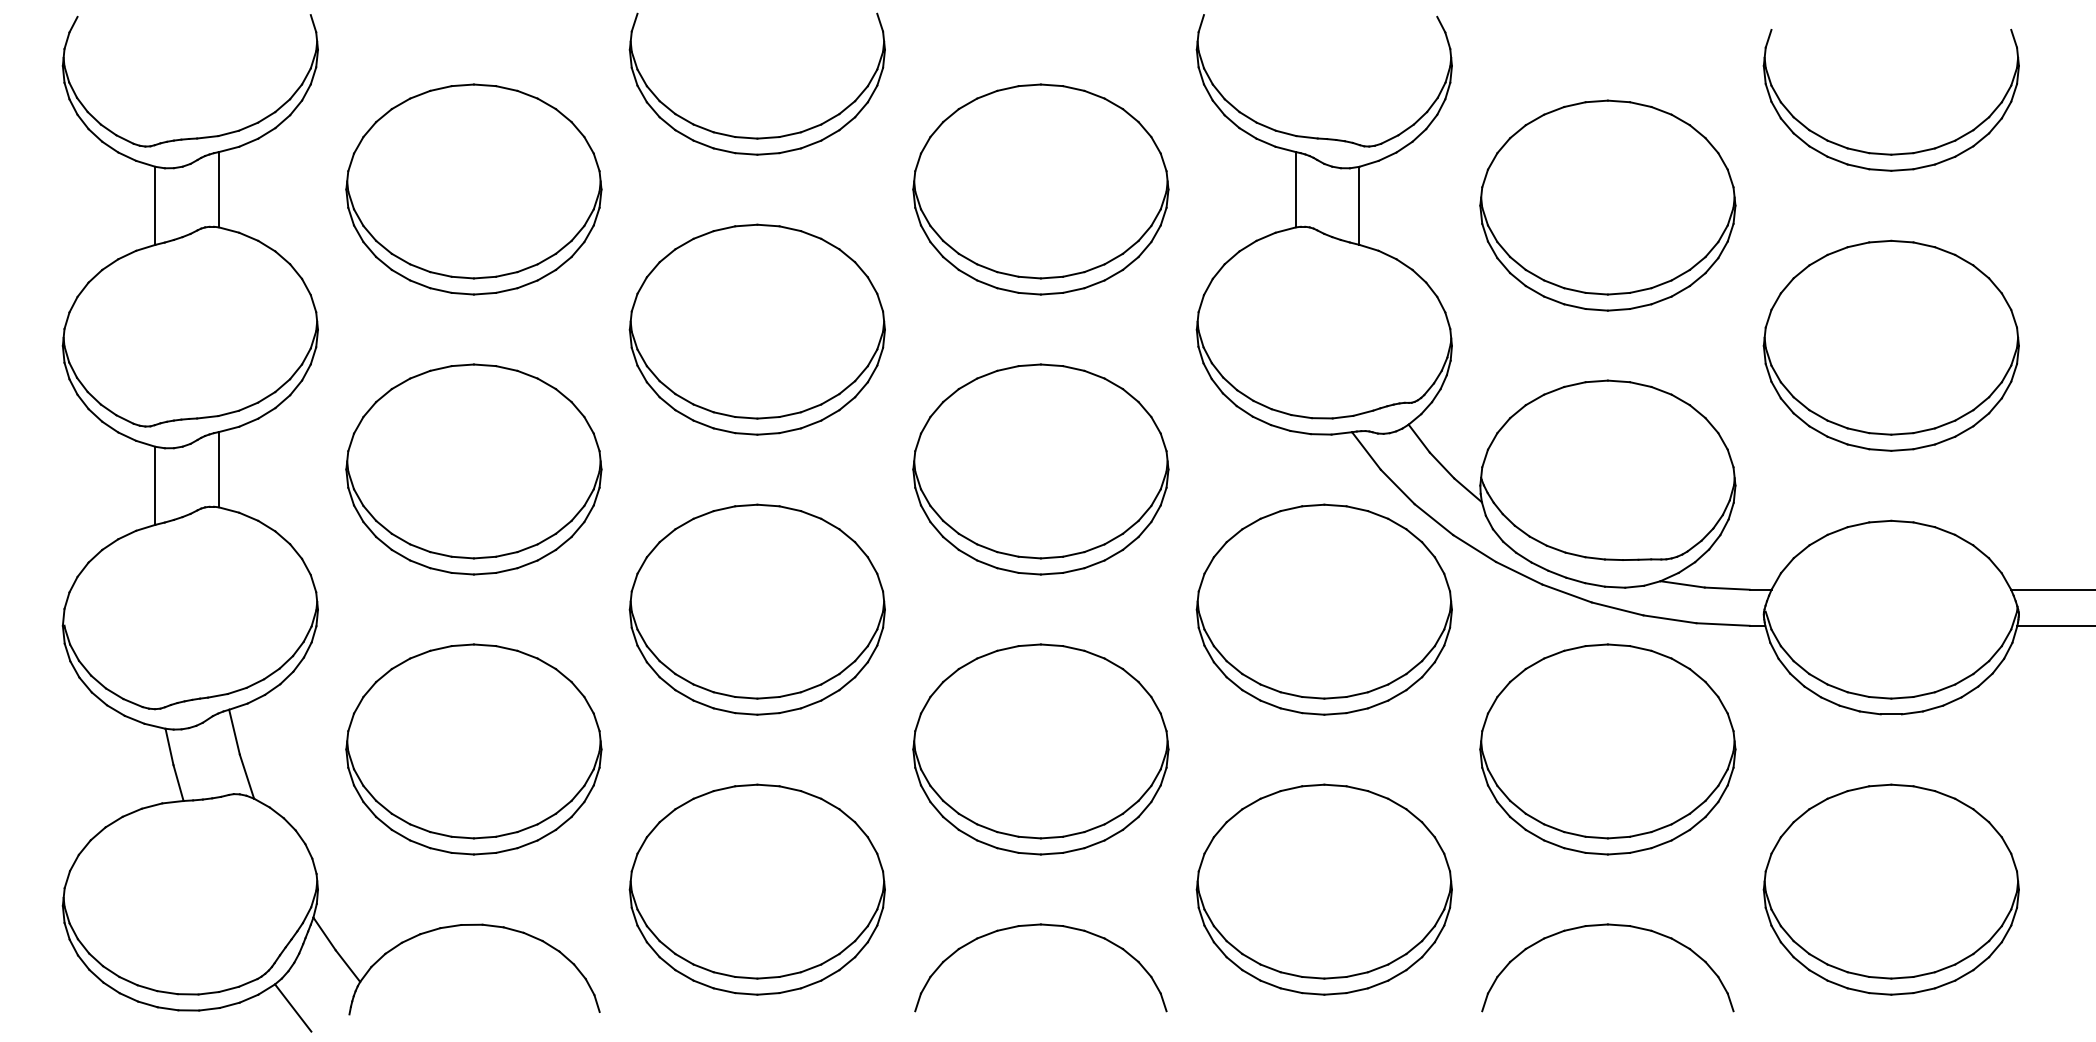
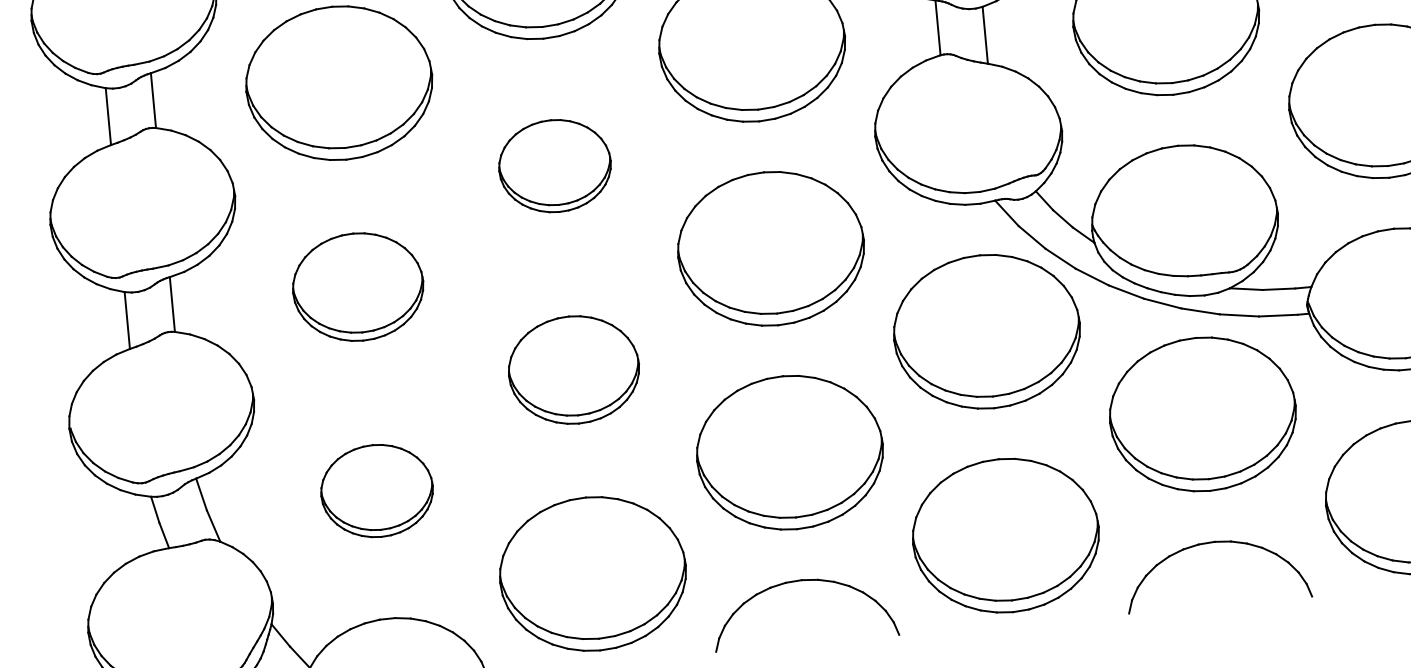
part: (756, 329) -> (554, 166), size x0.6
part: (473, 469) -> (357, 287), size x0.7
part: (756, 609) -> (573, 369), size x0.7
part: (473, 749) -> (376, 491), size x0.6

